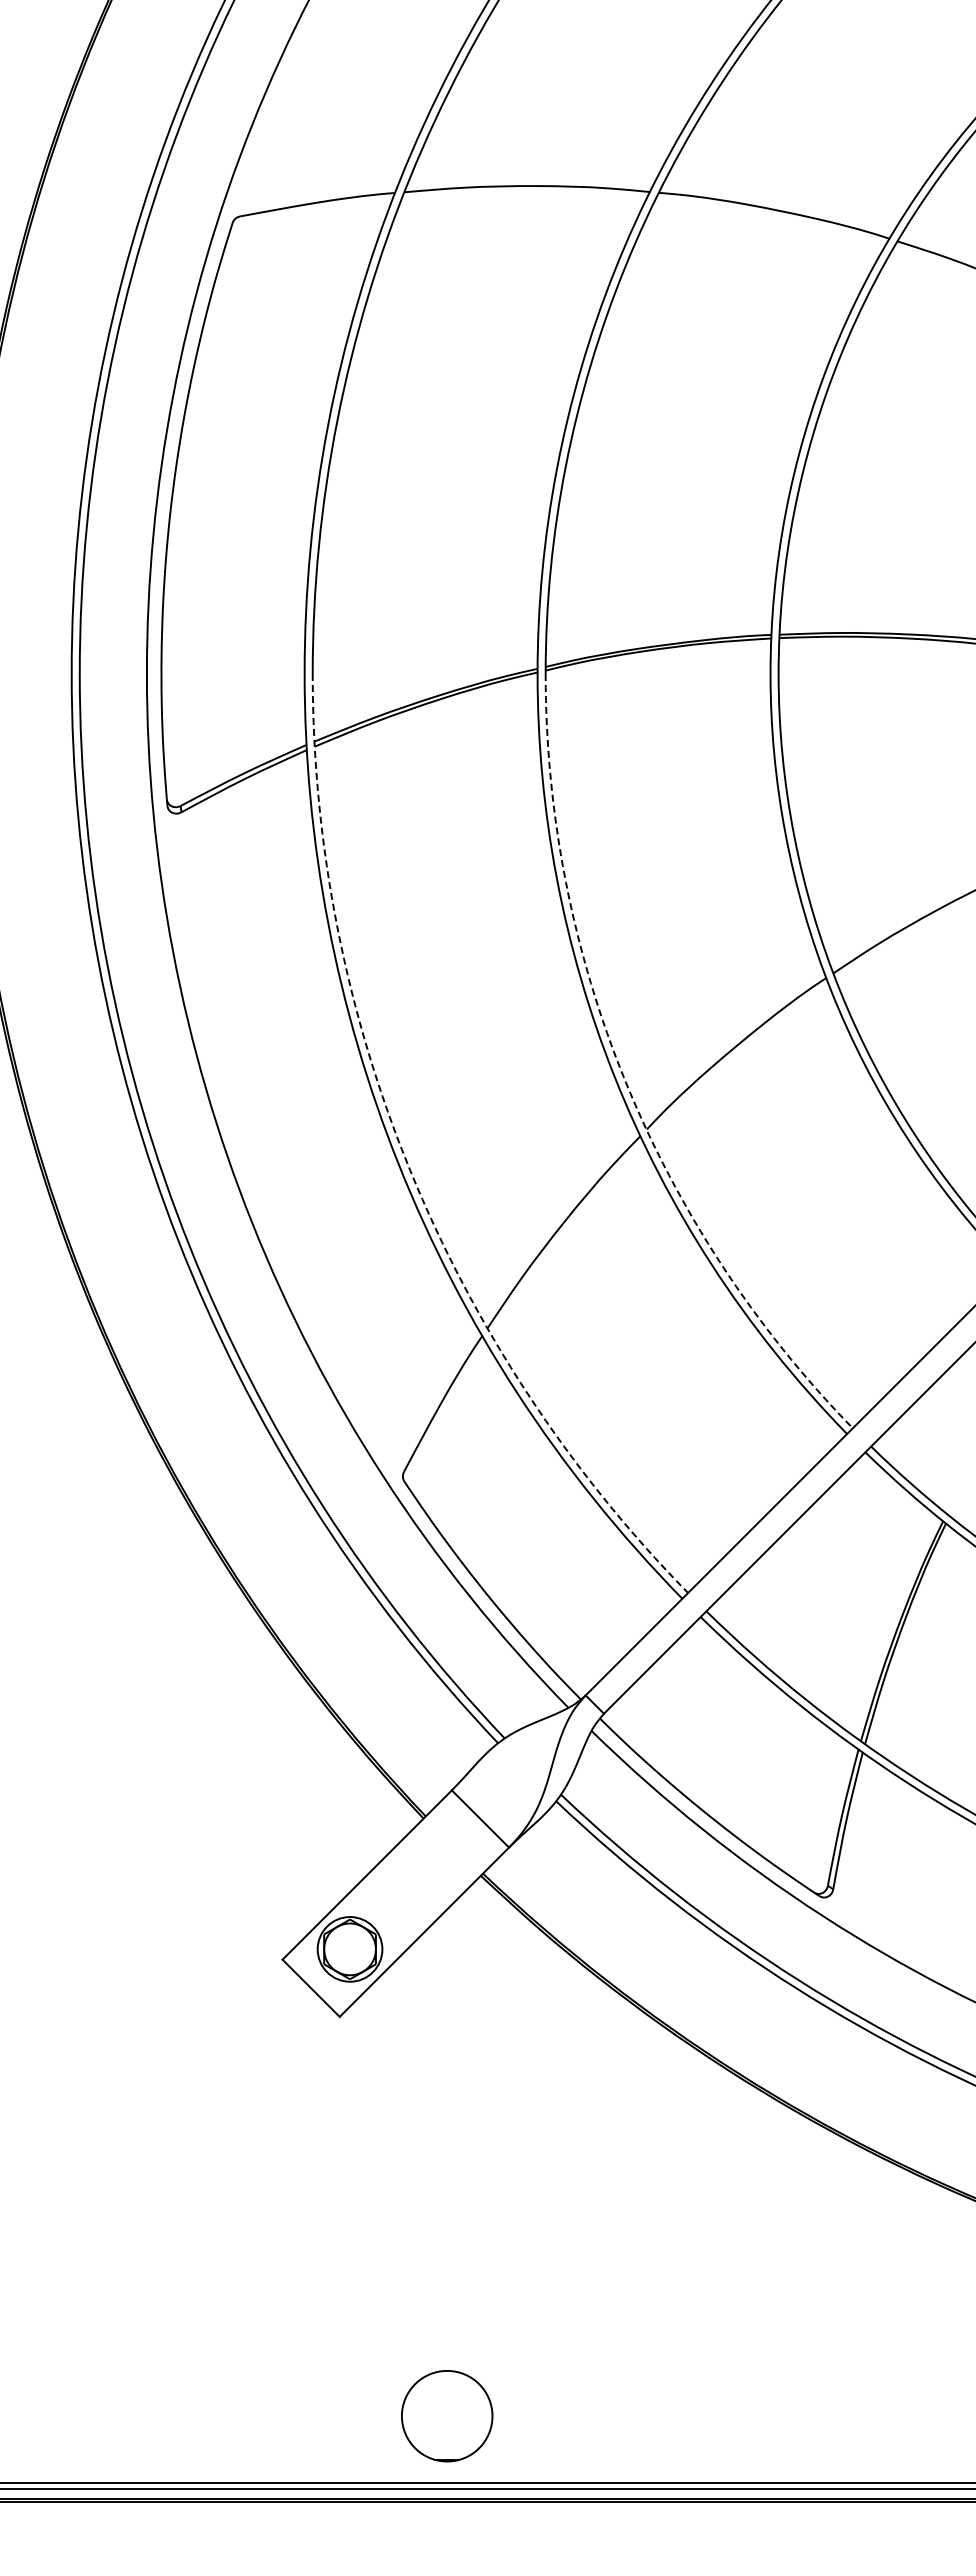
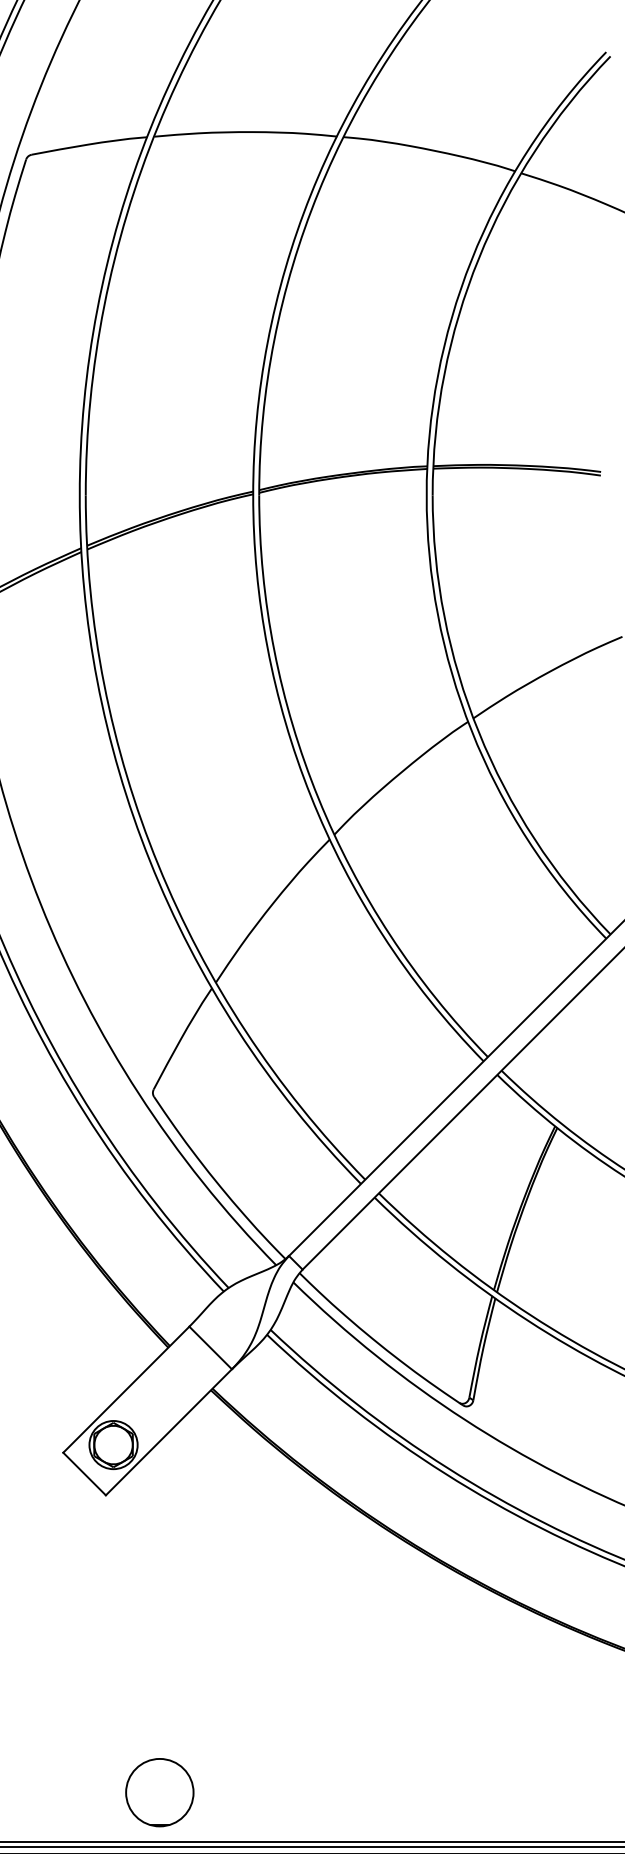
arc: (625, 1081) -> (318, 798), dashed -> solid
arc: (410, 1170) -> (158, 865), dashed -> solid
circle: (447, 2416) -> (160, 1792), moved

